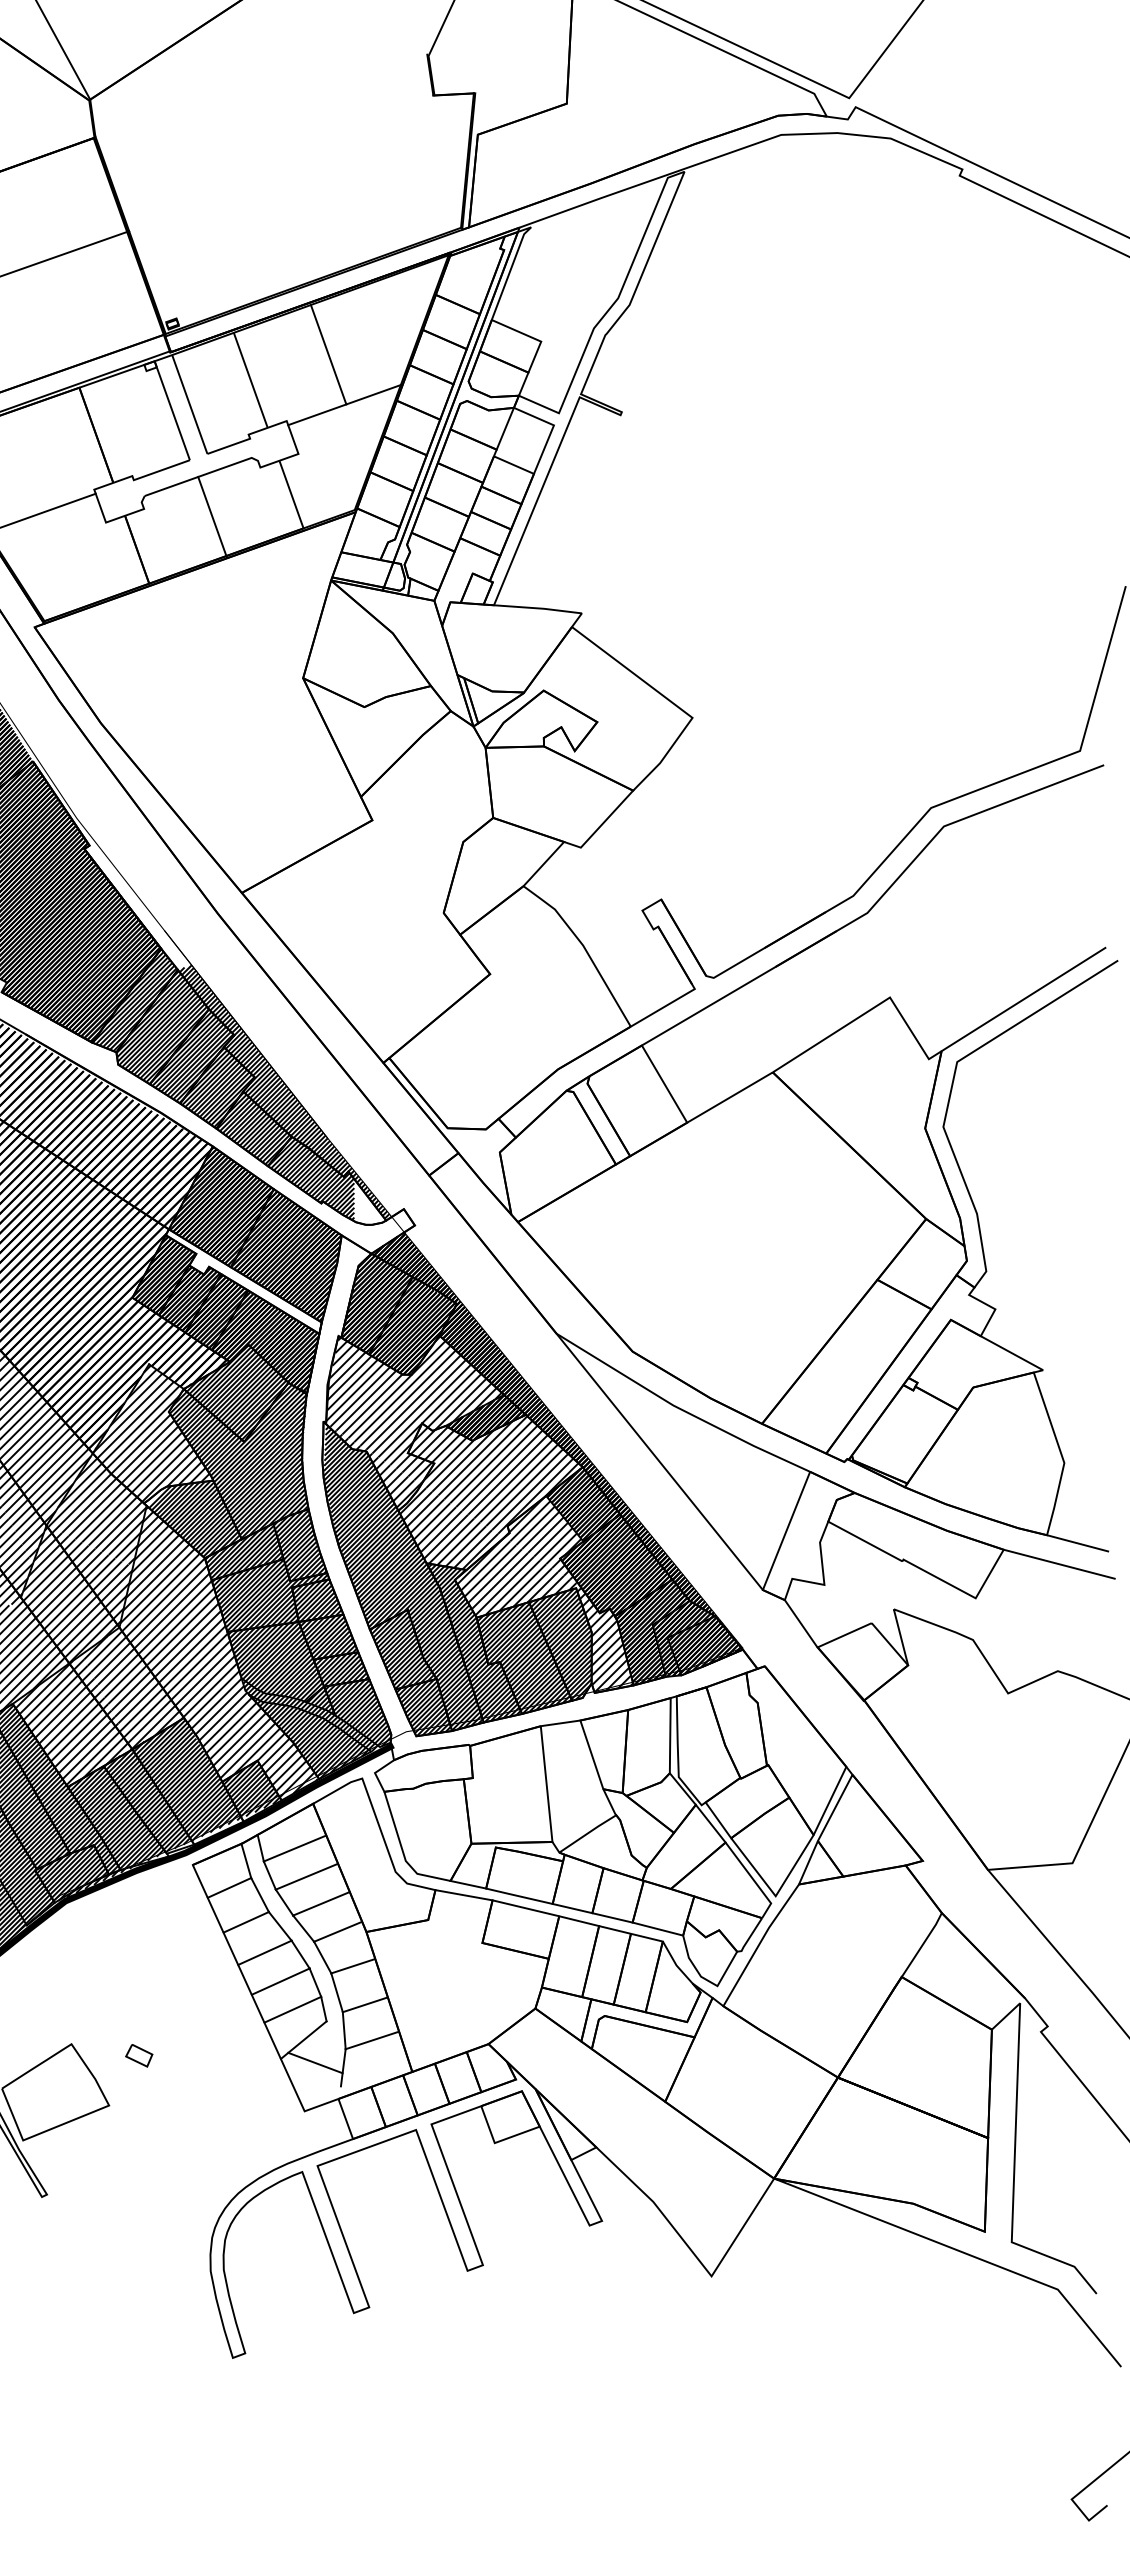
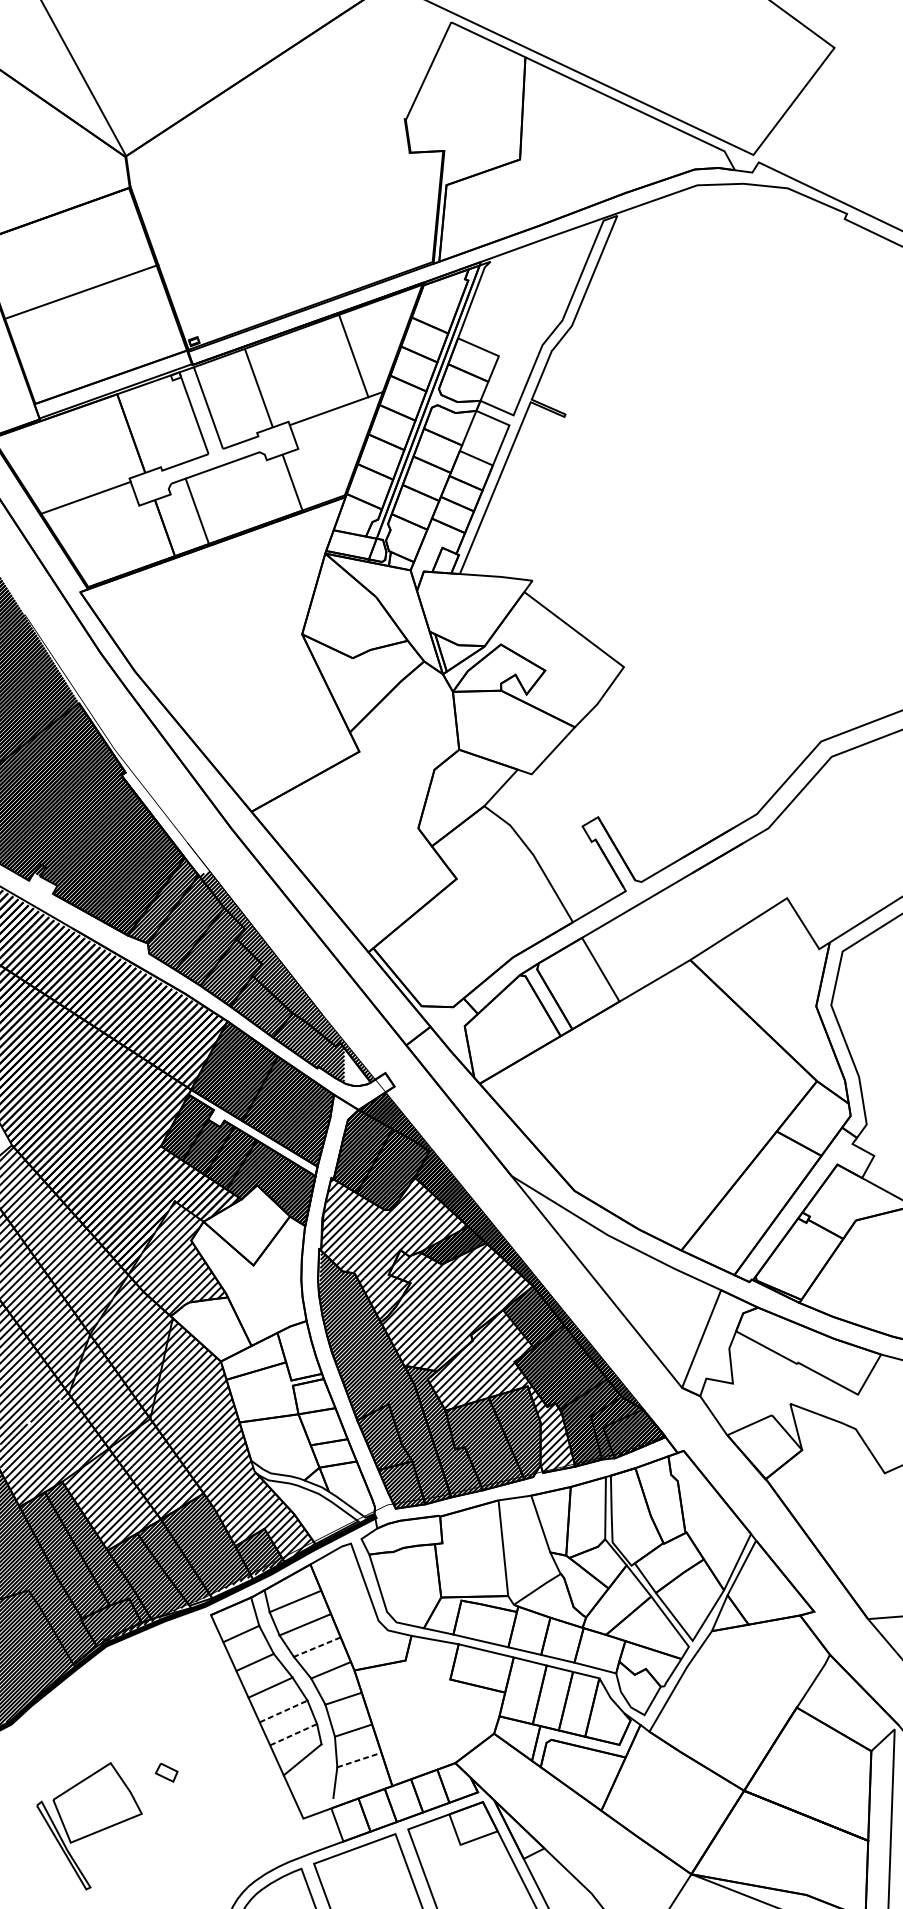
line: (328, 354) -> (353, 356), moved
line: (212, 516) -> (197, 511), moved
hatch: (270, 1562) -> (275, 1365), removed
line: (321, 1903) -> (317, 1646), solid -> dashed
line: (280, 1981) -> (283, 1711), solid -> dashed
line: (293, 2009) -> (294, 1734), solid -> dashed
line: (371, 2040) -> (358, 1760), solid -> dashed
line: (315, 2062) -> (312, 1778), removed

